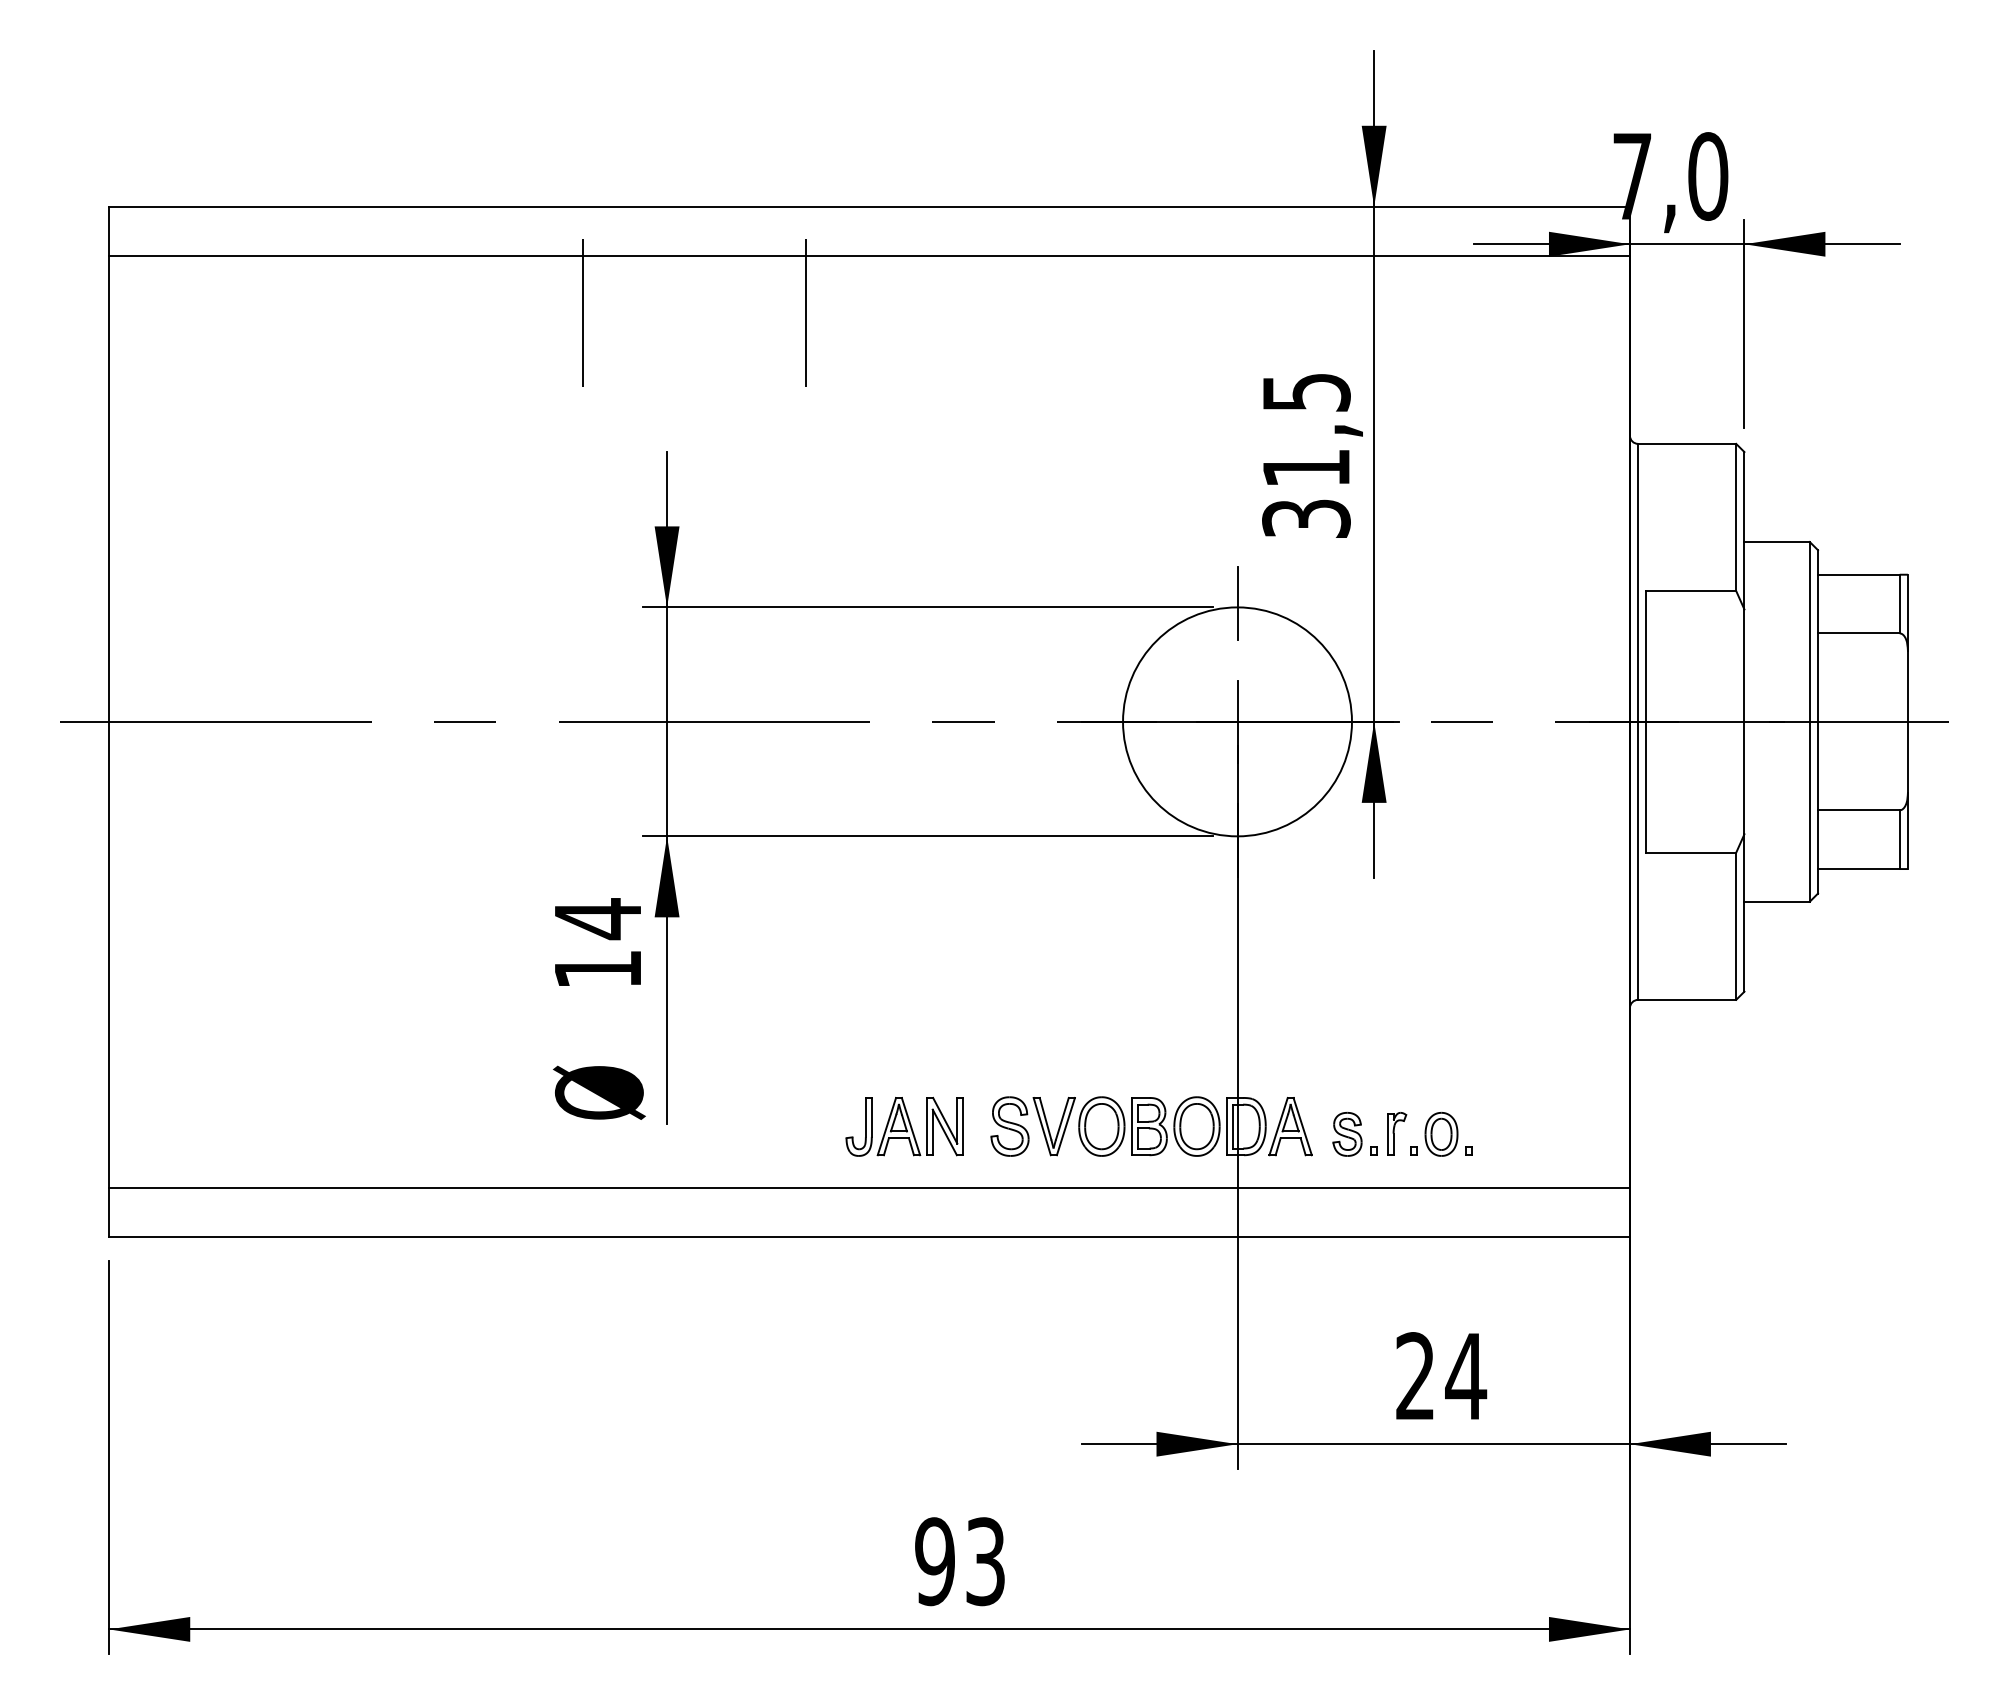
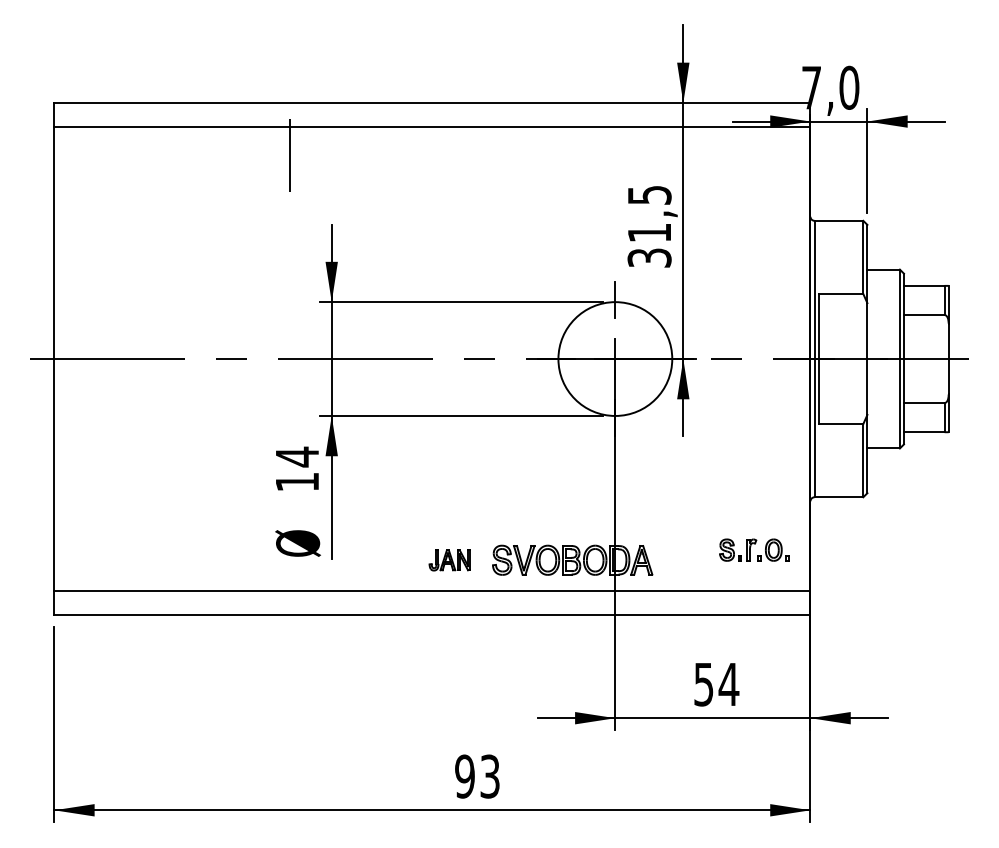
line: (805, 312) -> (400, 155), removed
part: (903, 1127) -> (449, 560), size x0.7
part: (1402, 1133) -> (754, 549), moved
text: (1414, 1376) -> (703, 684), 24 -> 54

